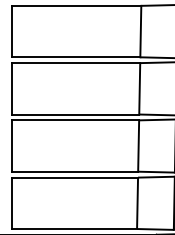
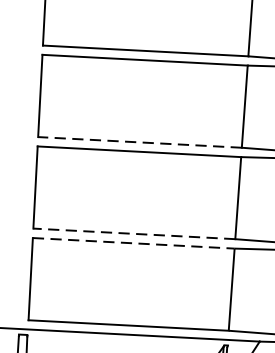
line: (75, 114) -> (139, 142), solid -> dashed
line: (74, 171) -> (133, 233), solid -> dashed
line: (75, 177) -> (134, 243), solid -> dashed

